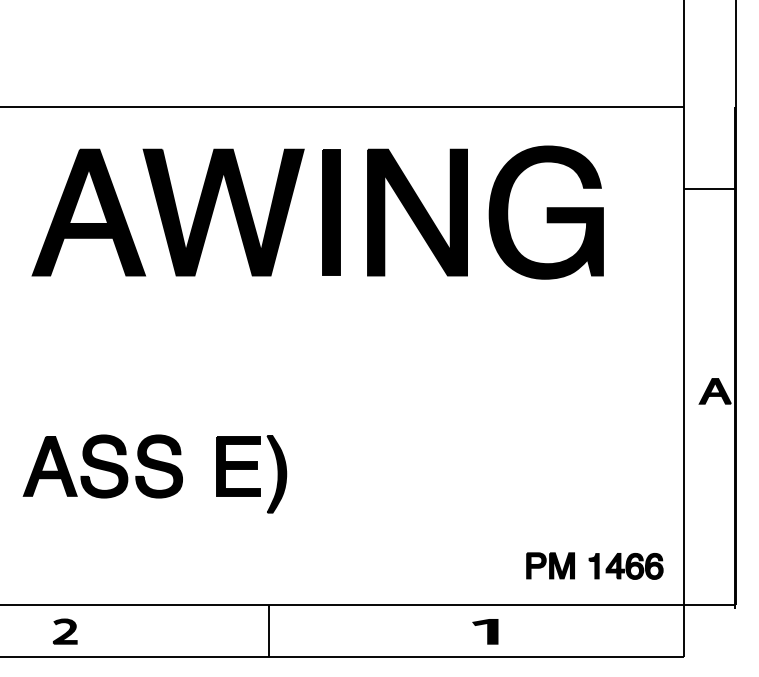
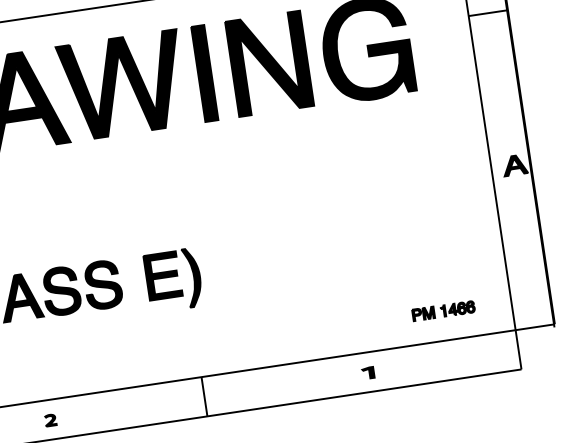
part: (594, 565) -> (443, 310), size x0.6
part: (65, 631) -> (50, 420), size x0.6
part: (485, 631) -> (368, 372), size x0.6

